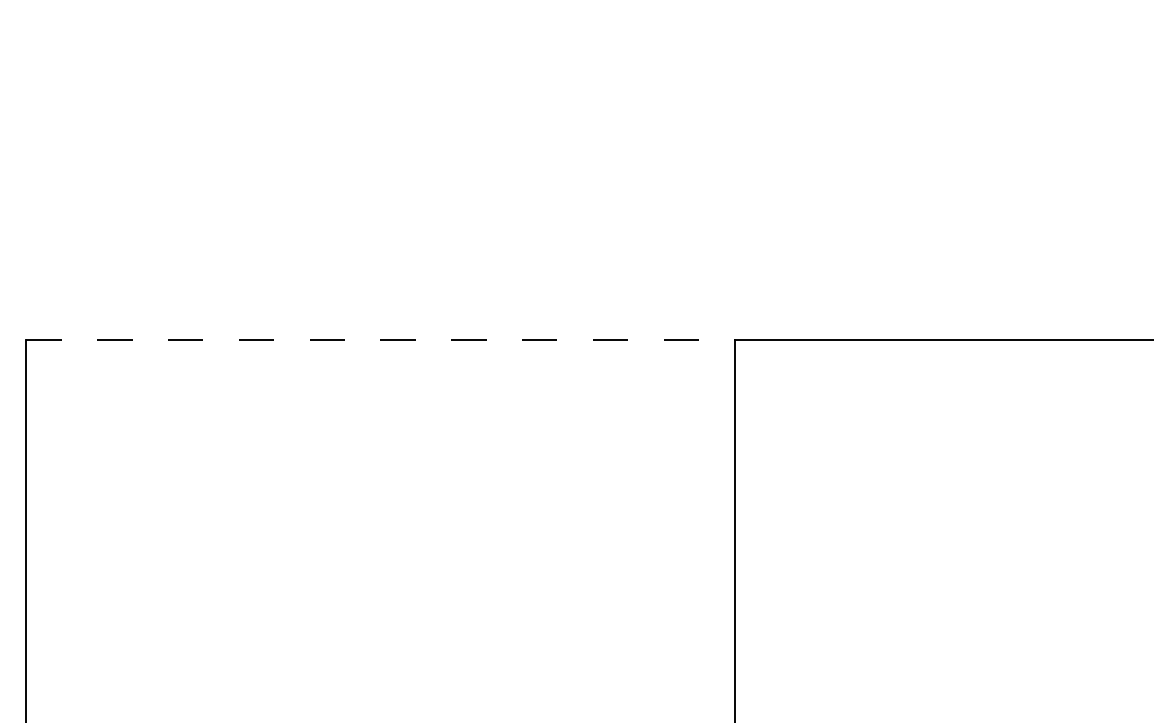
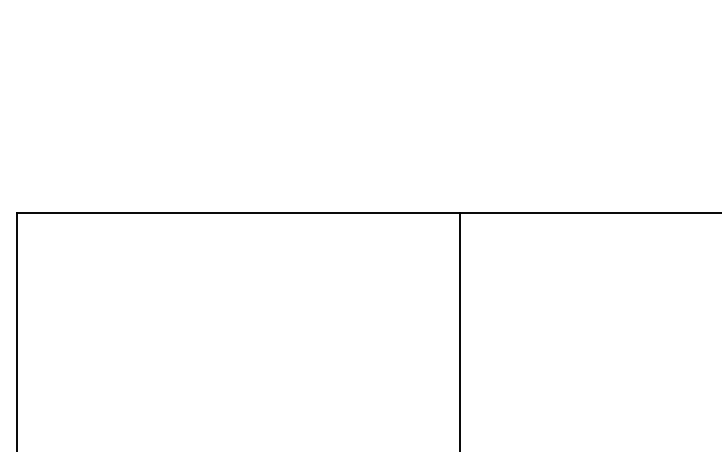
line: (381, 339) -> (238, 212), dashed -> solid

